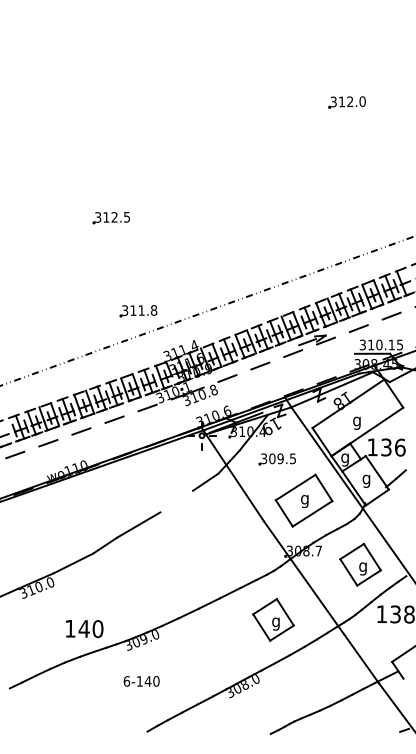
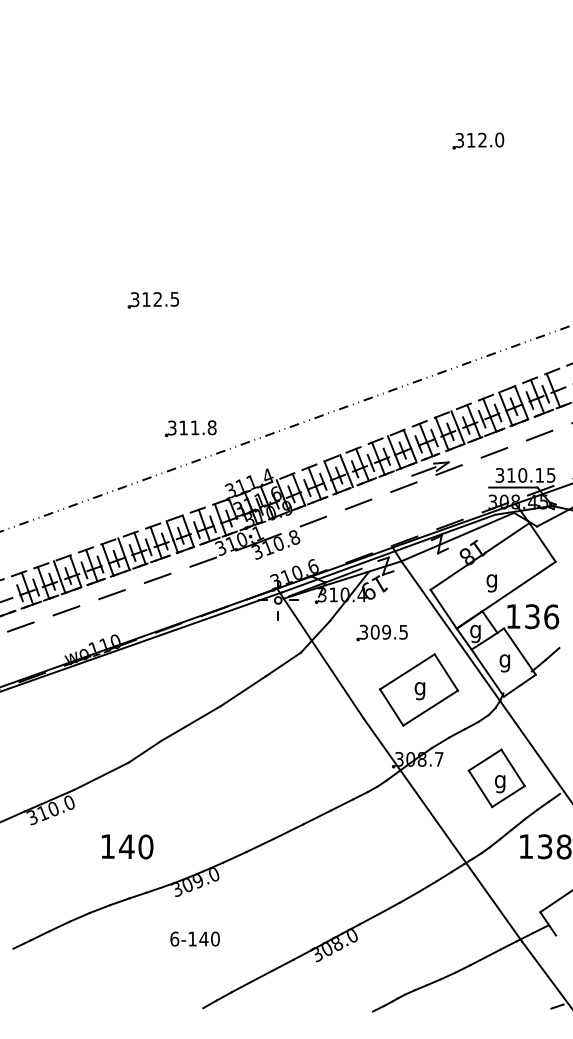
line: (176, 501) -> (242, 691), added
part: (273, 620) -> (376, 854), removed
text: (84, 628) -> (127, 846), moved

